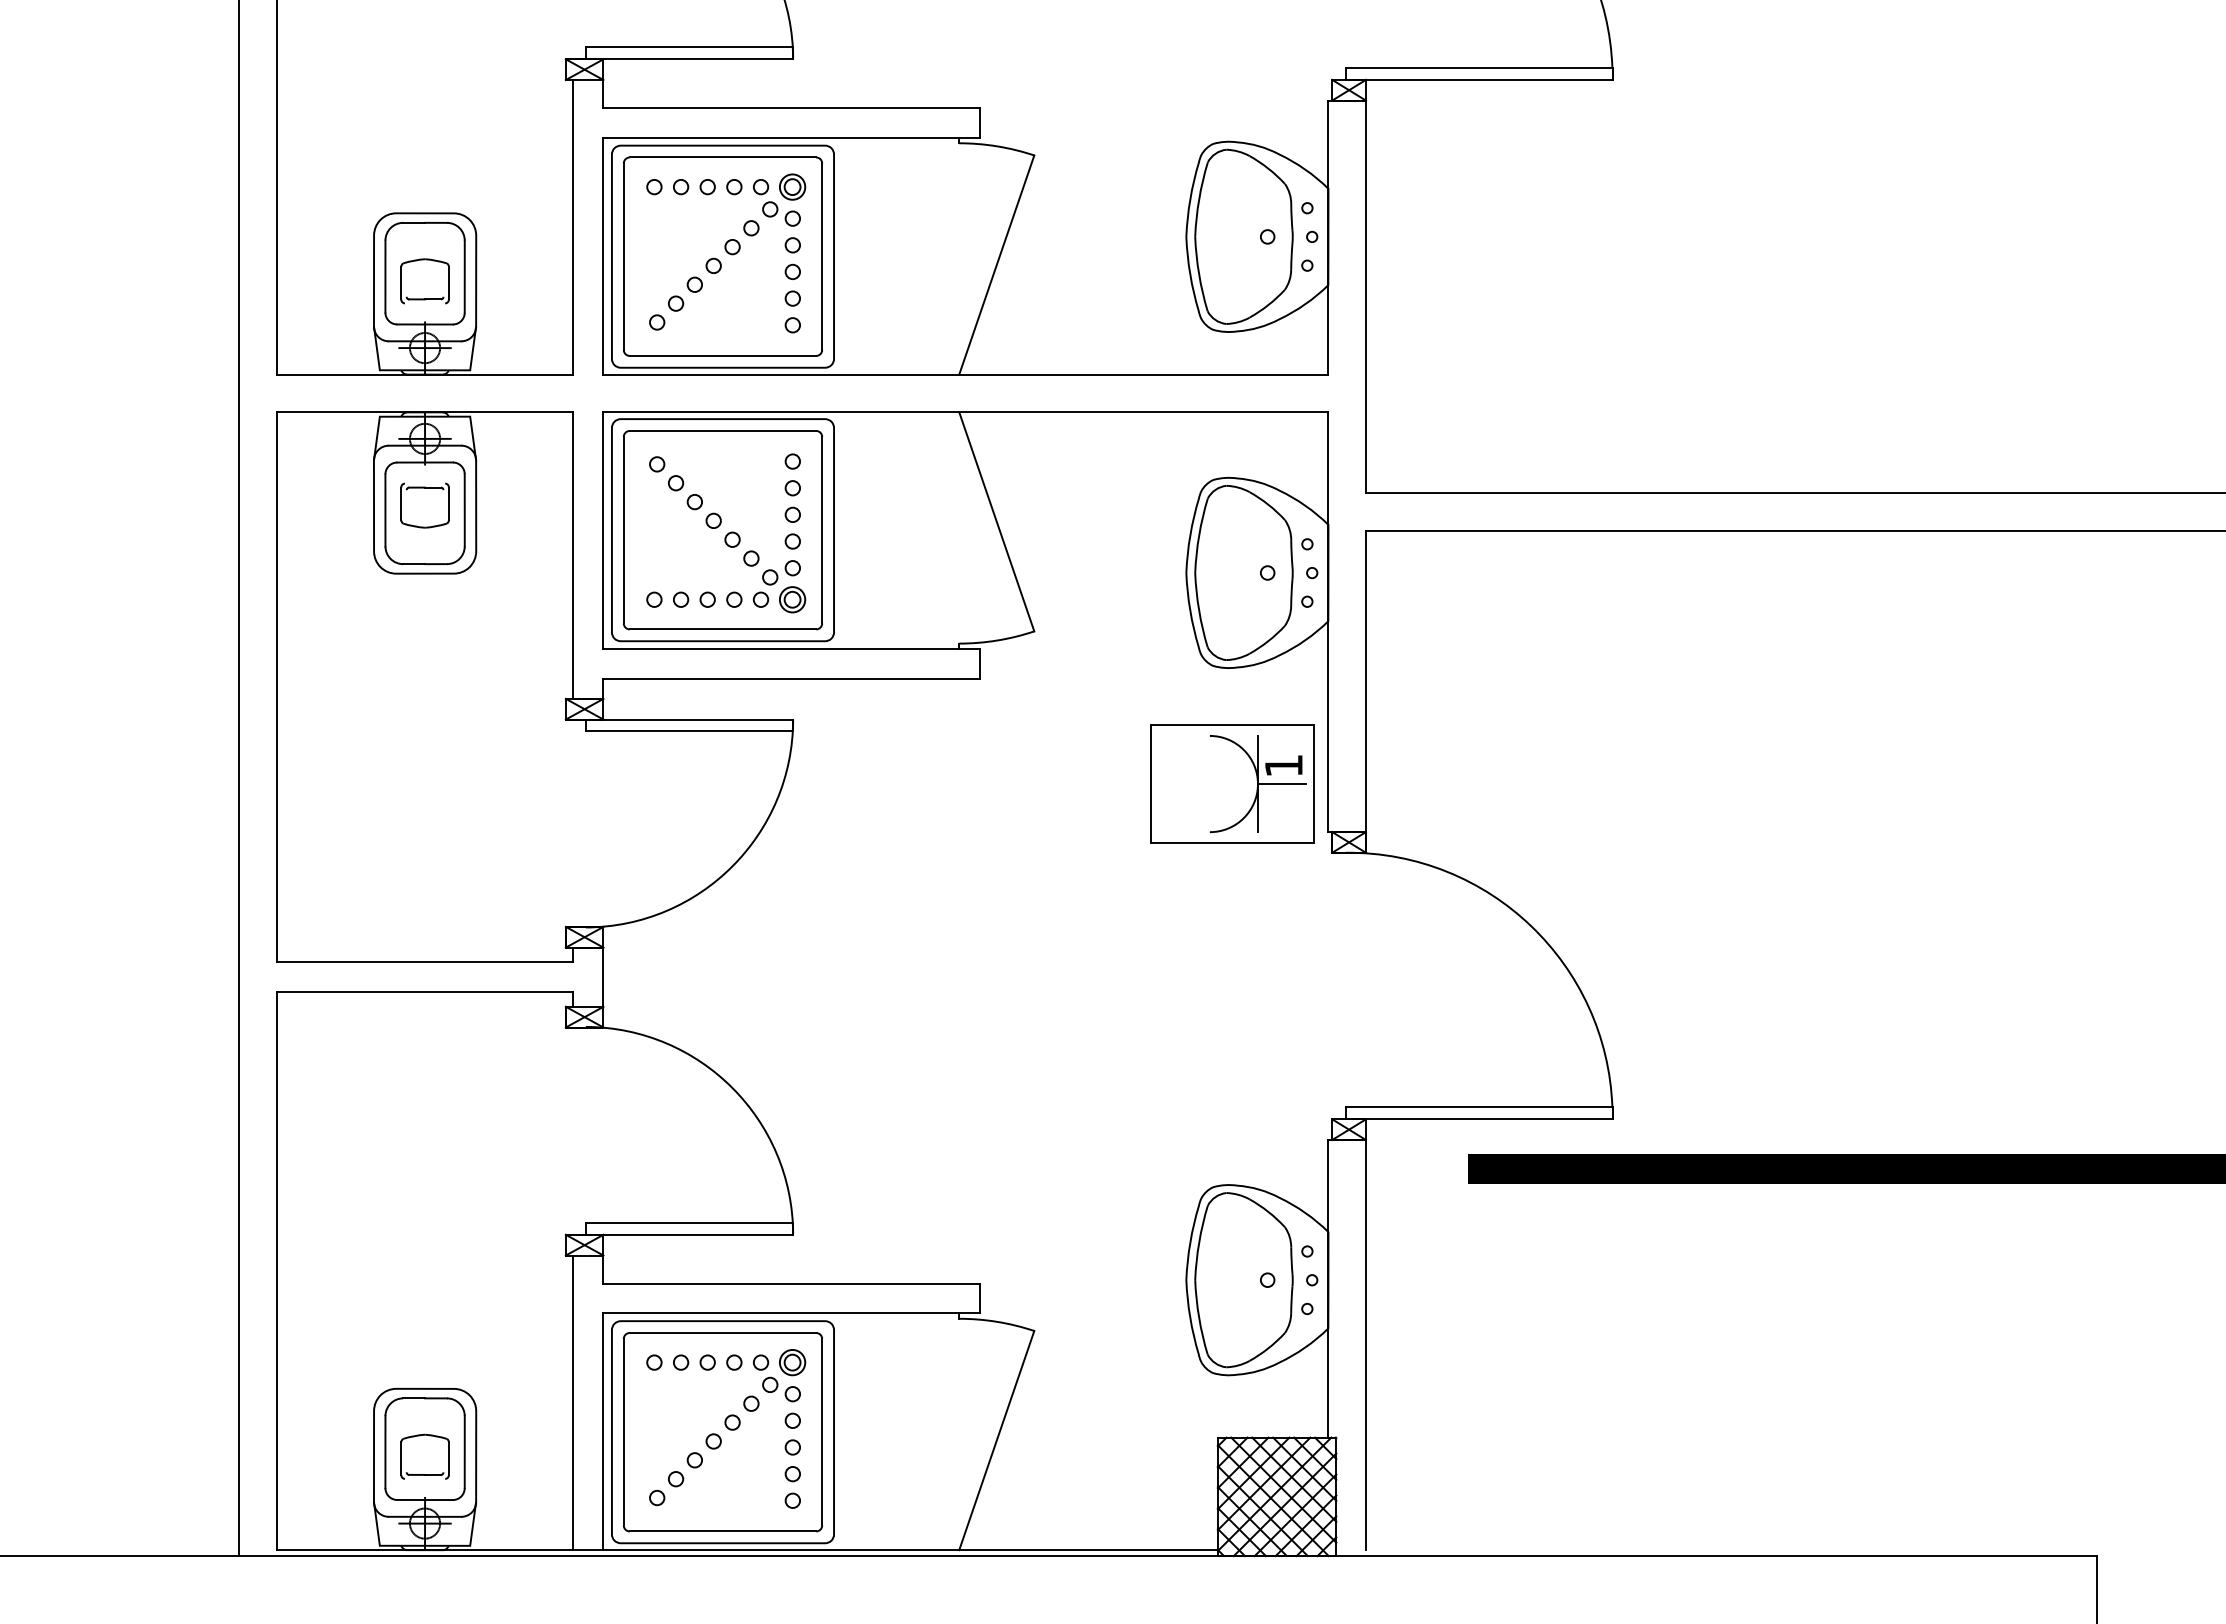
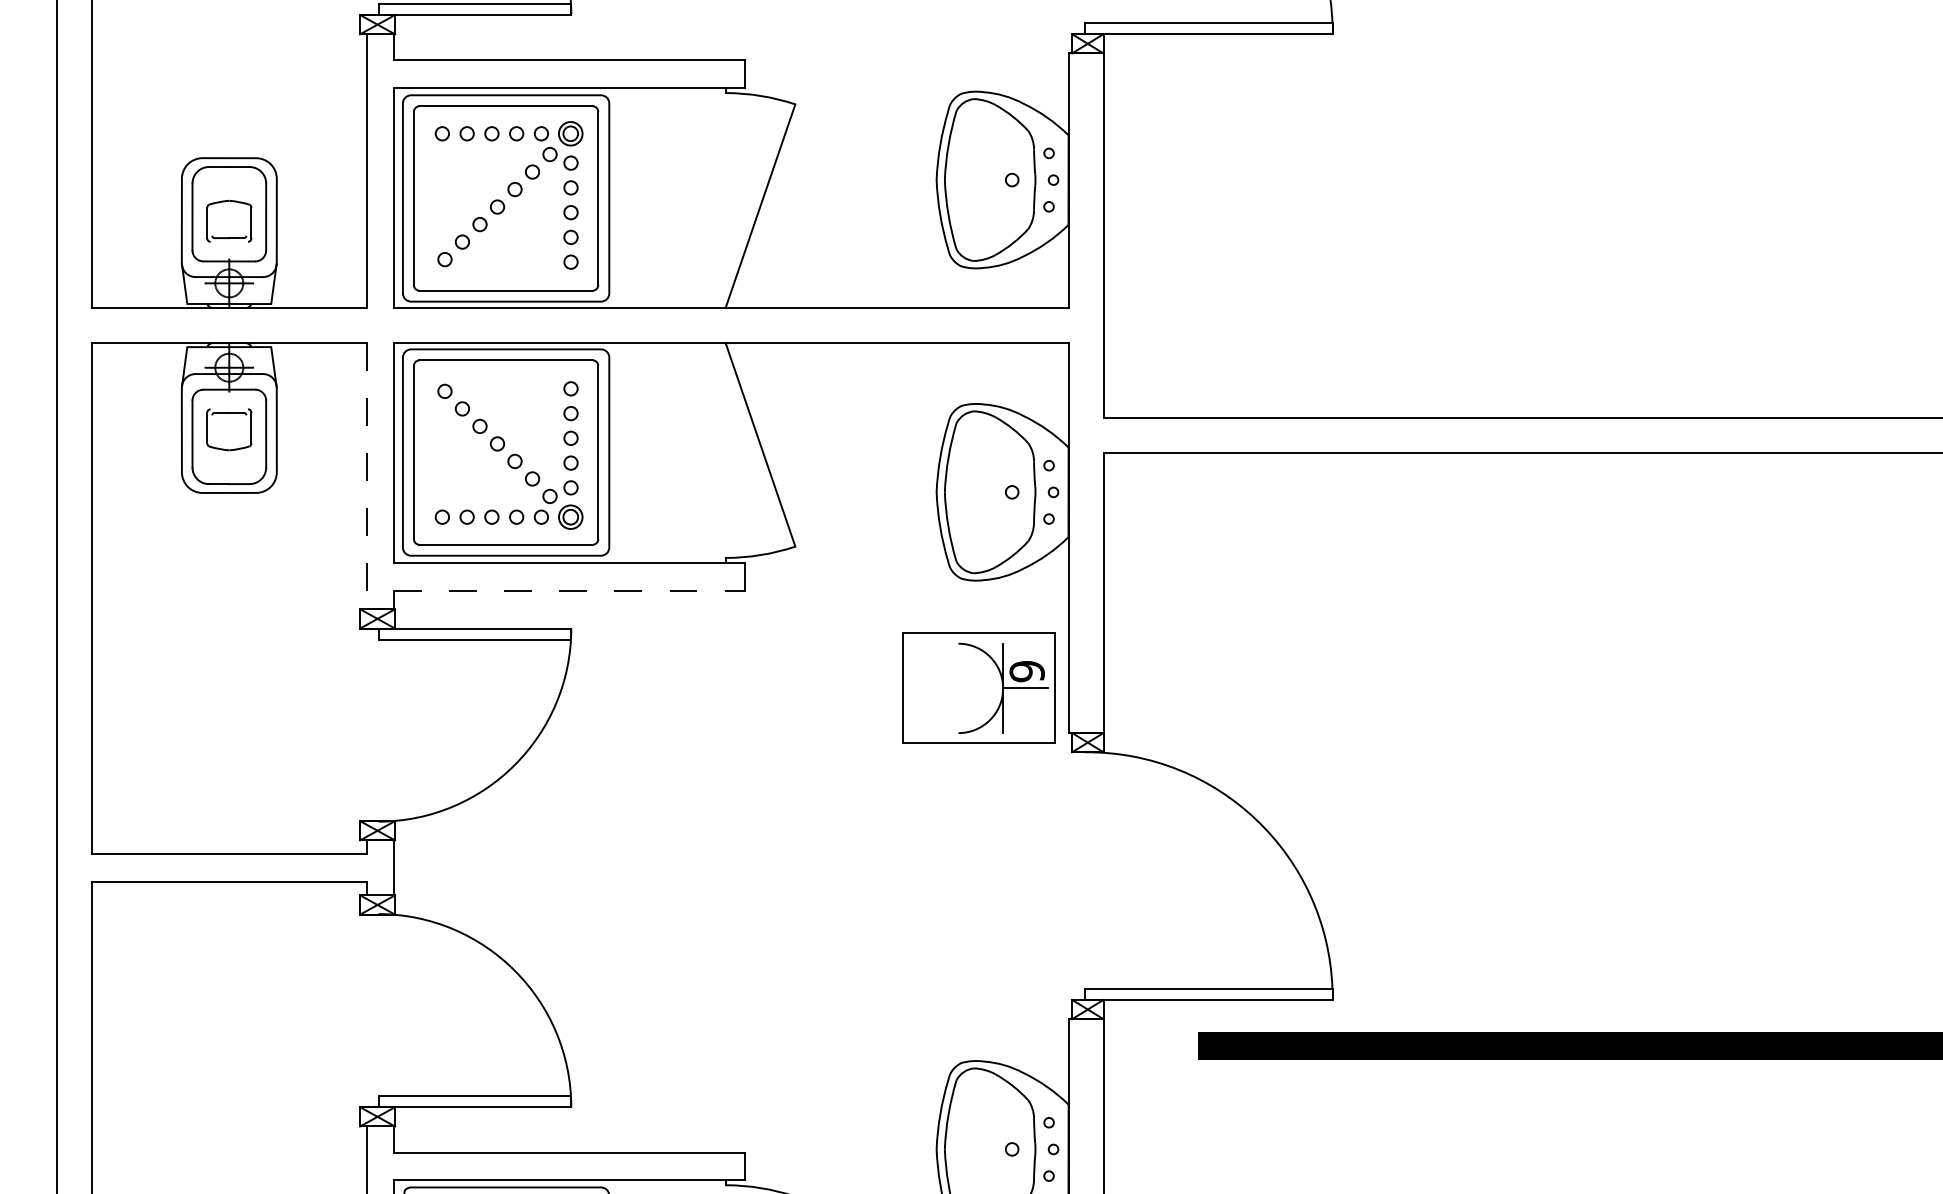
line: (573, 556) -> (367, 477), solid -> dashed
line: (791, 678) -> (569, 590), solid -> dashed
text: (1283, 765) -> (1026, 671), 1 -> 9

